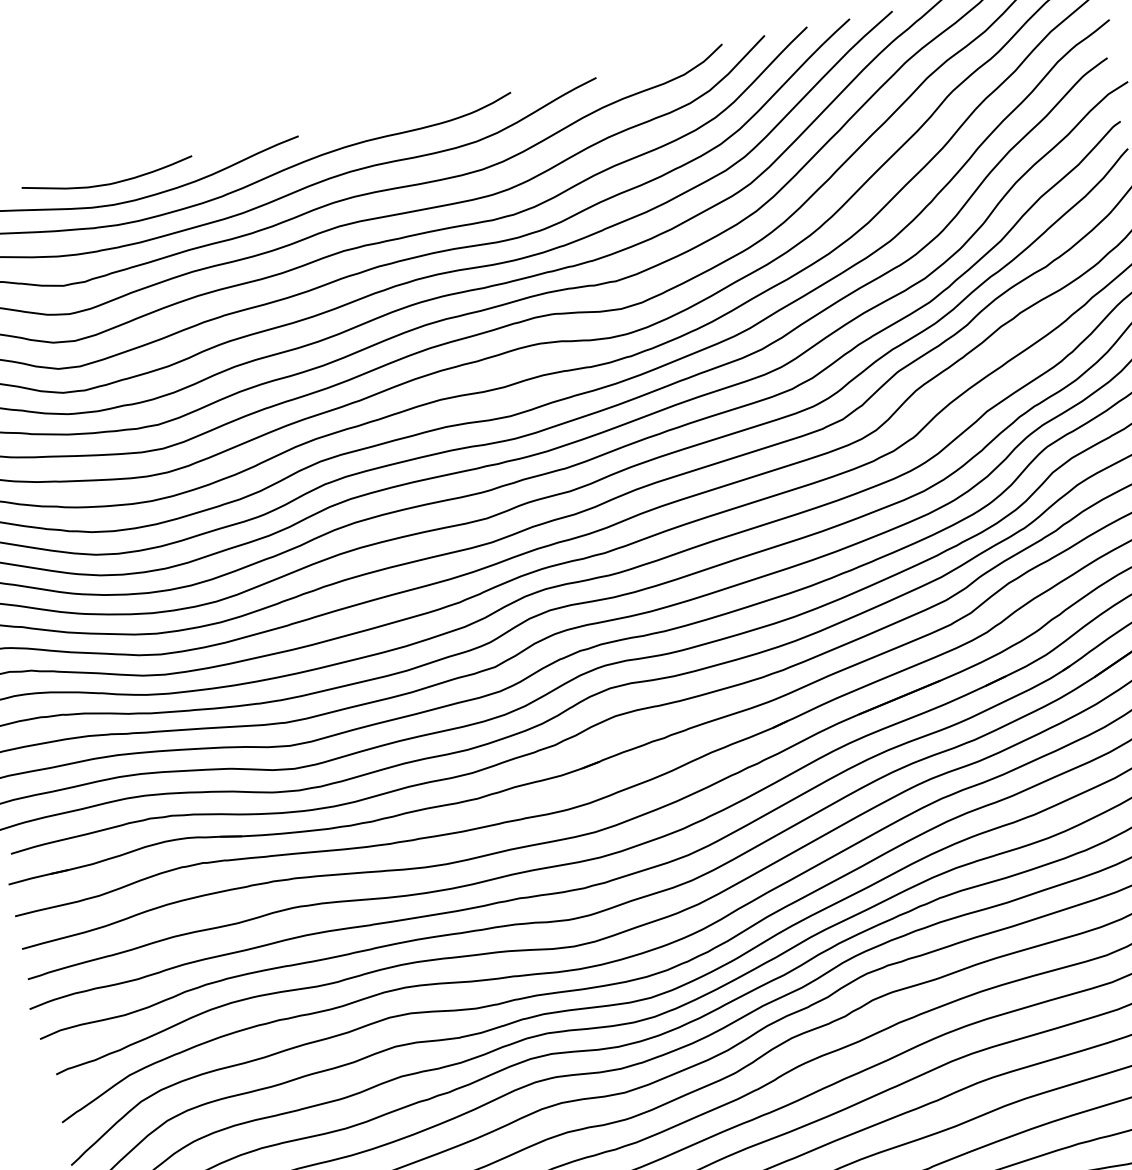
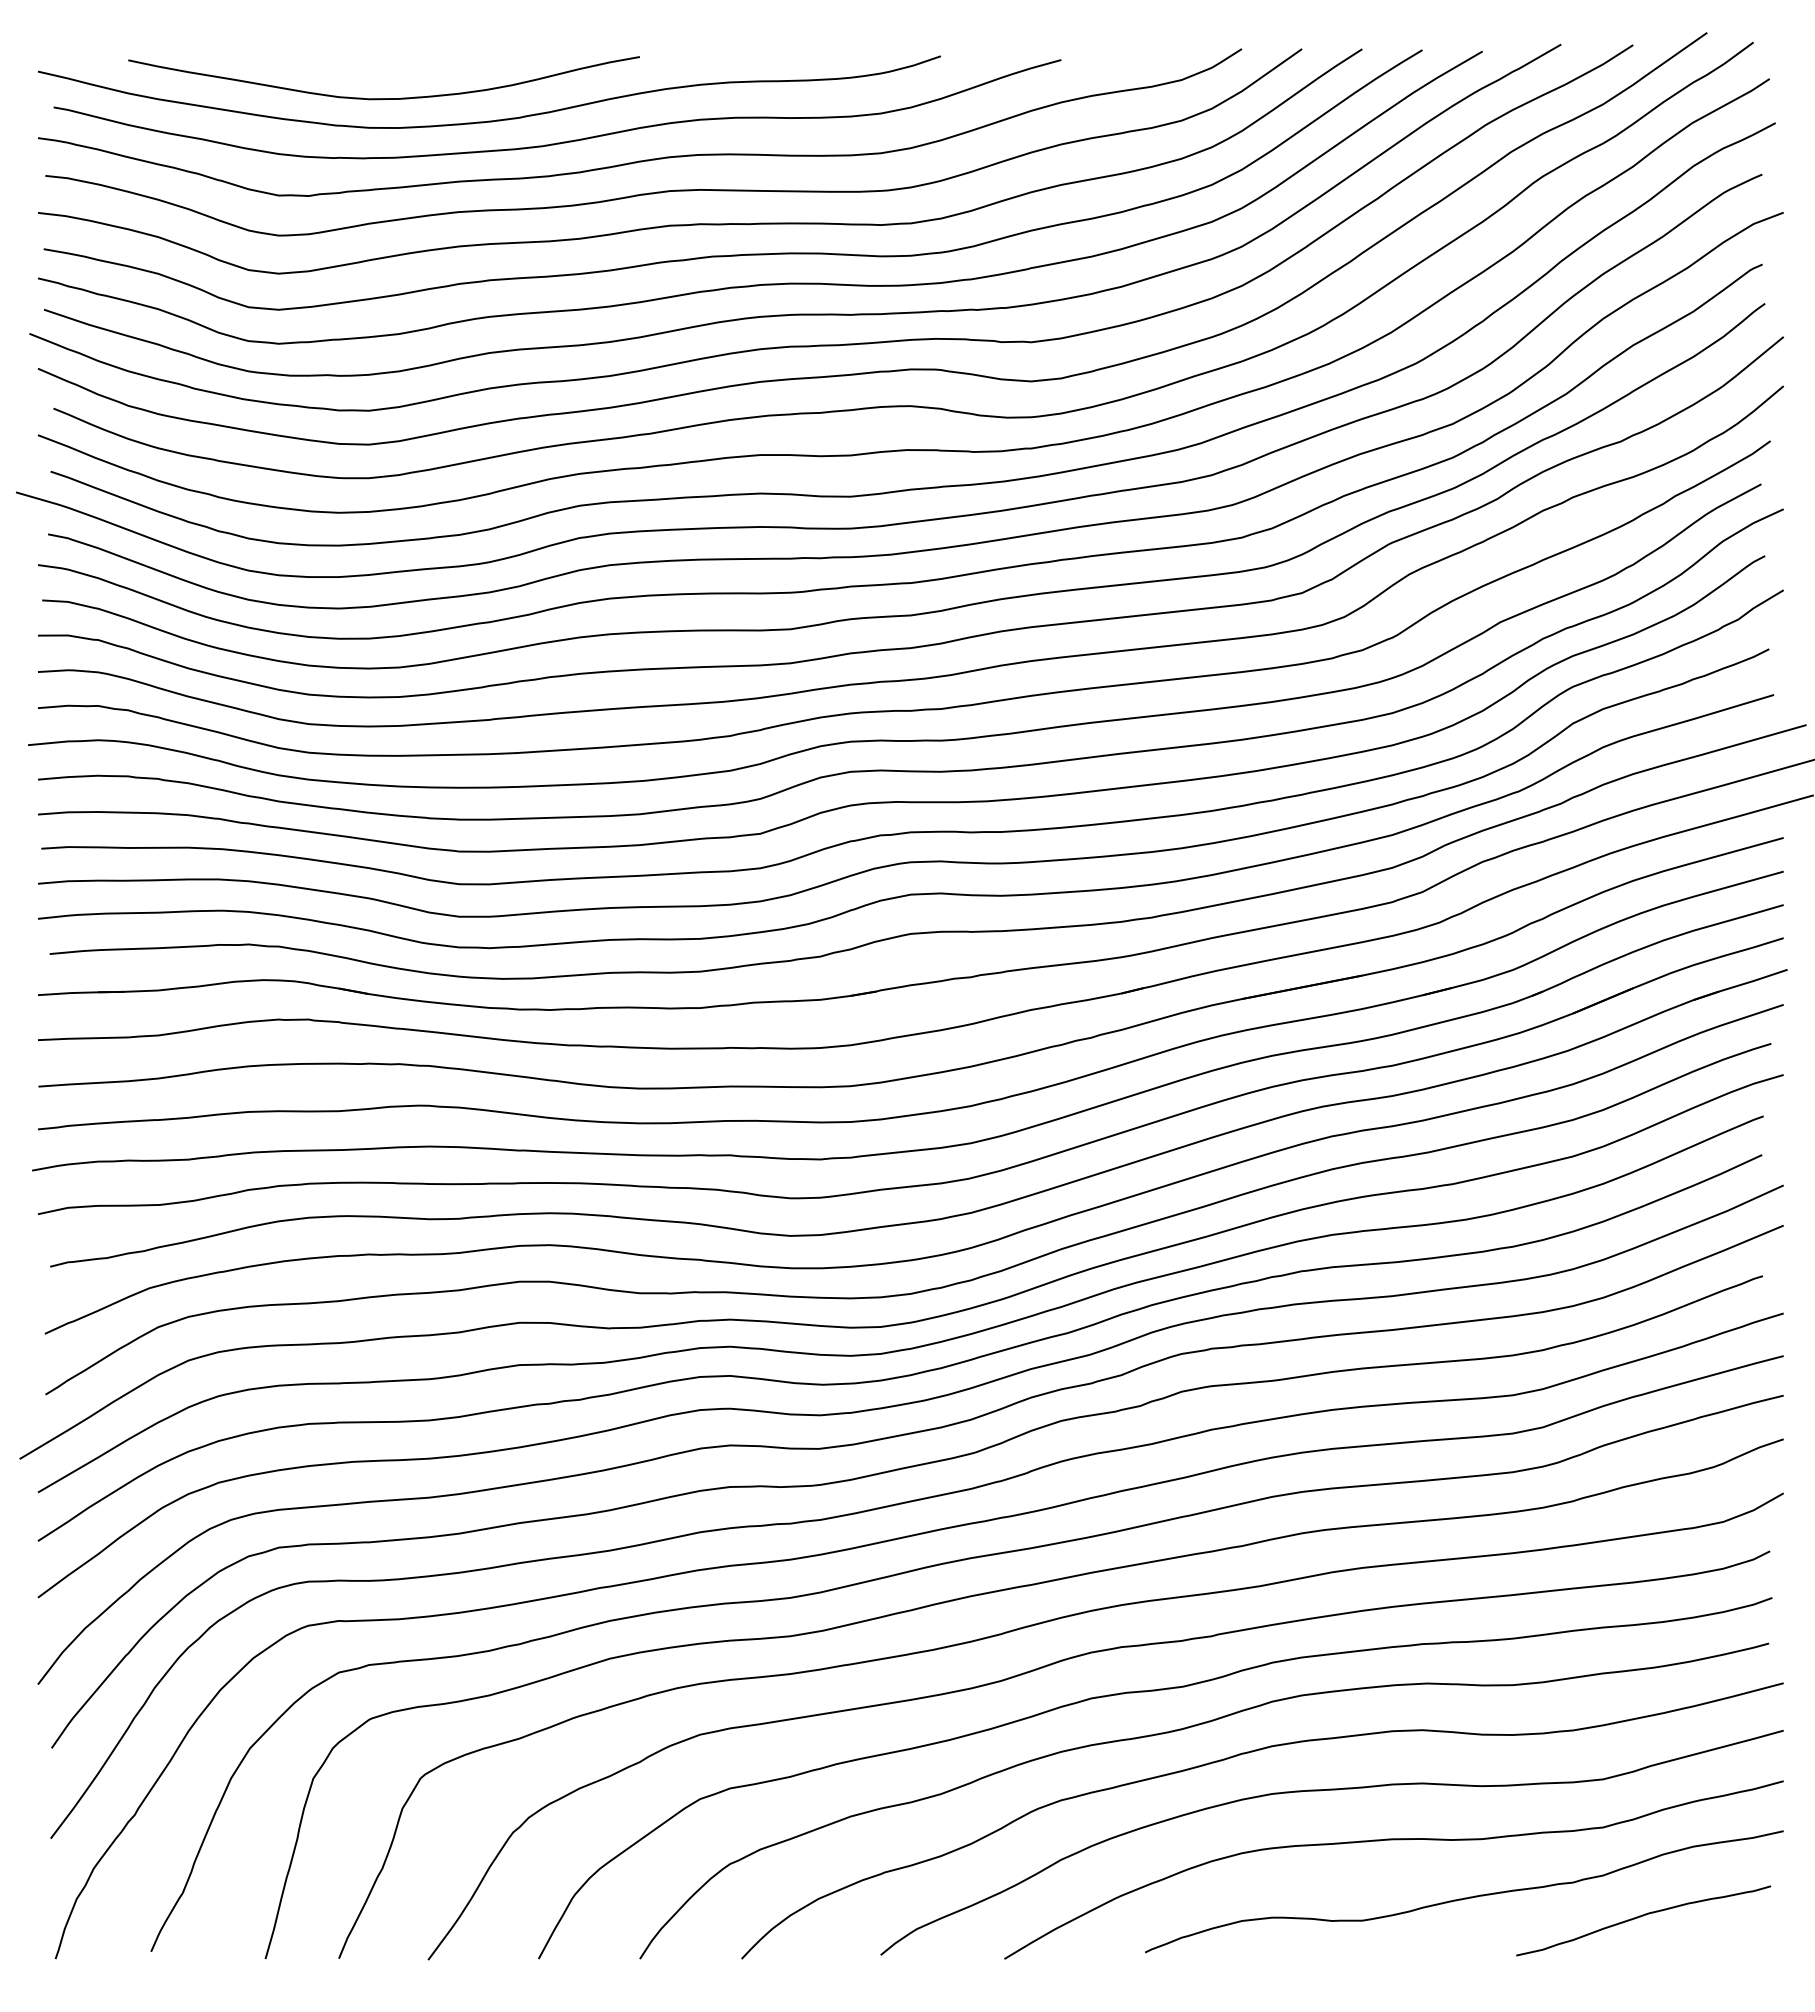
curve: (105, 183) -> (364, 68), removed

